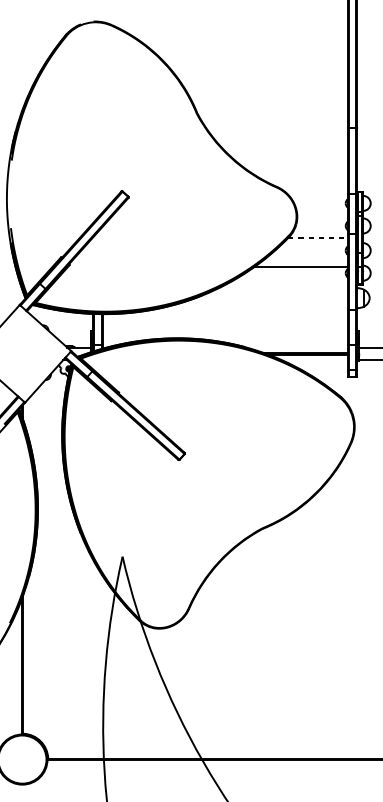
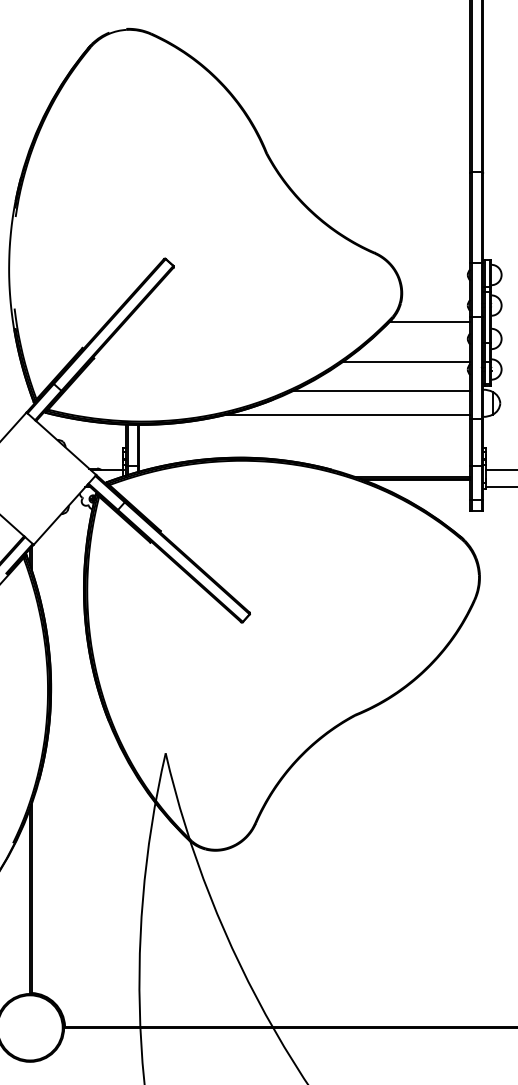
line: (318, 237) -> (430, 321), dashed -> solid
line: (281, 289) -> (381, 391), added
line: (256, 307) -> (347, 415), added

